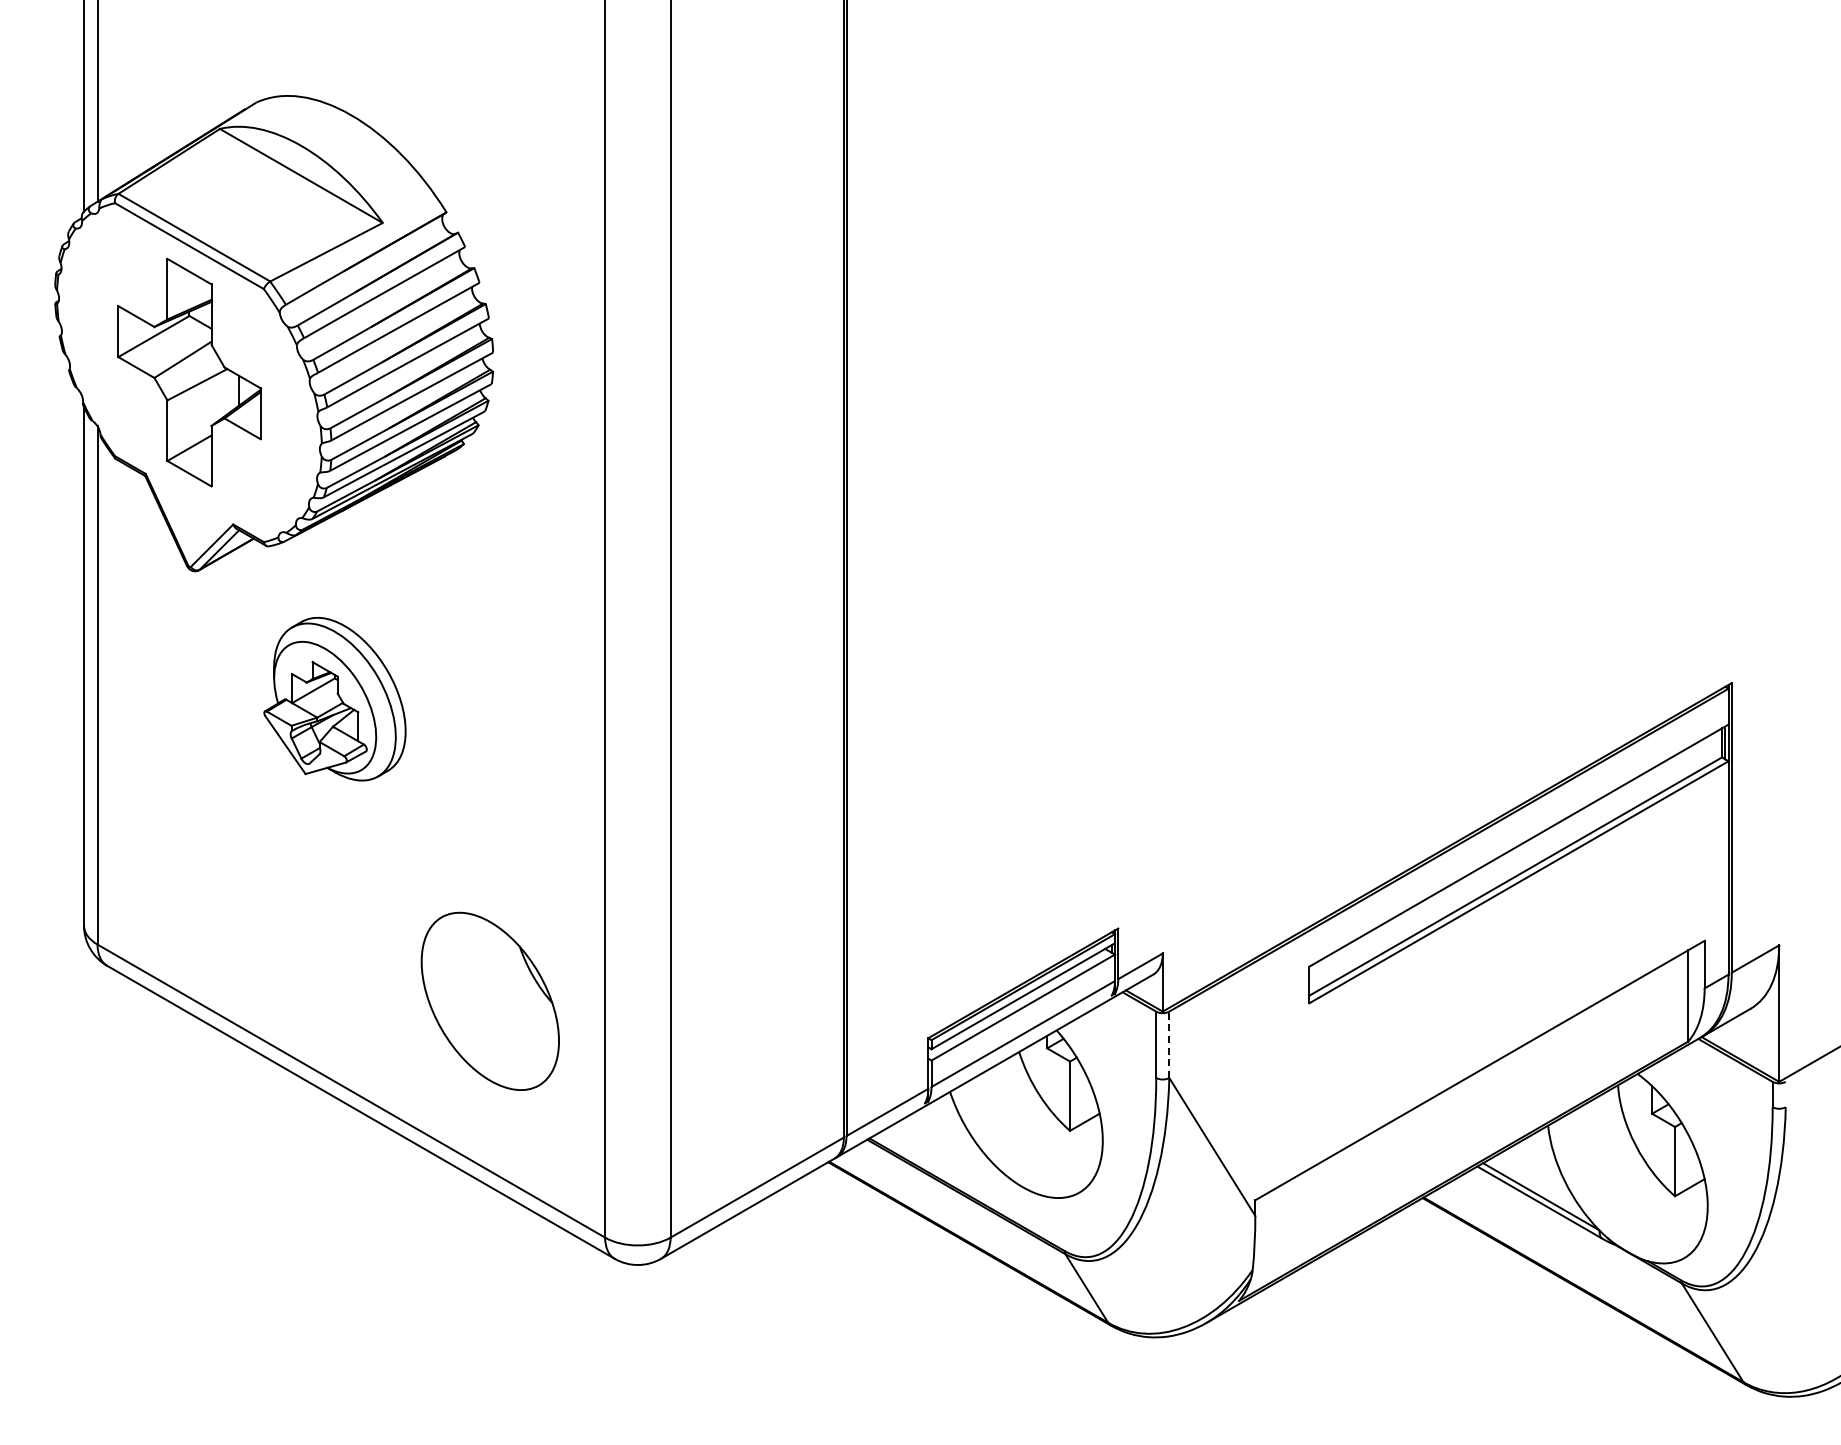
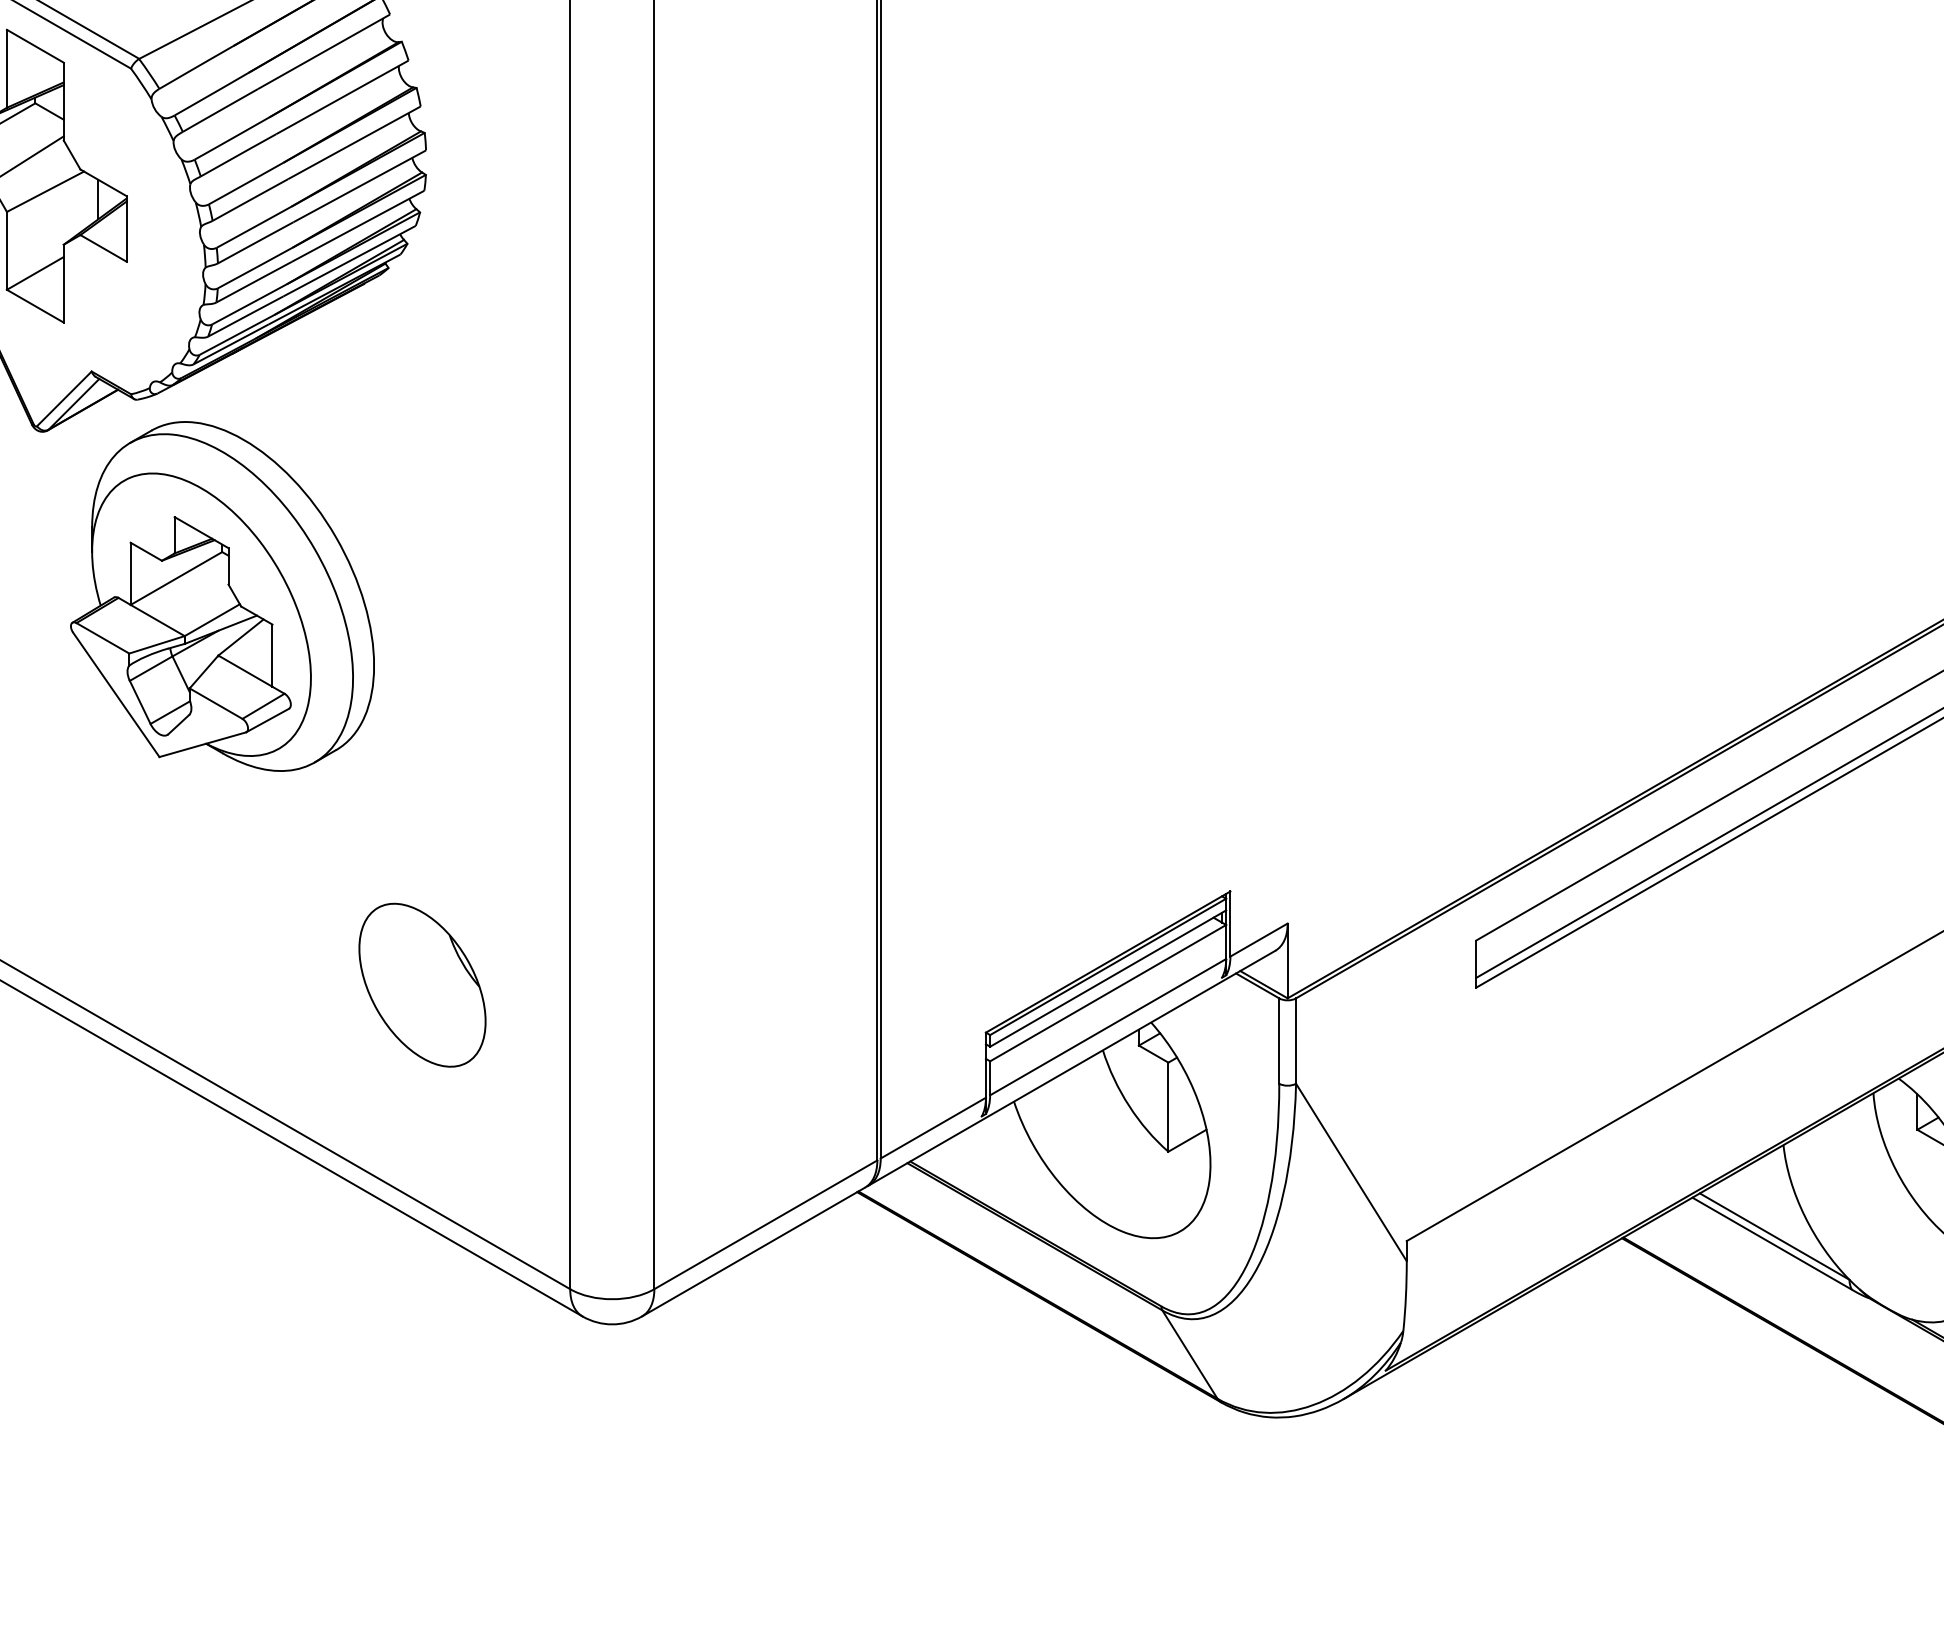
part: (334, 698) -> (221, 595), size x1.67
part: (490, 1001) -> (422, 985), size x0.71
line: (1169, 1044) -> (1296, 1040), dashed -> solid

